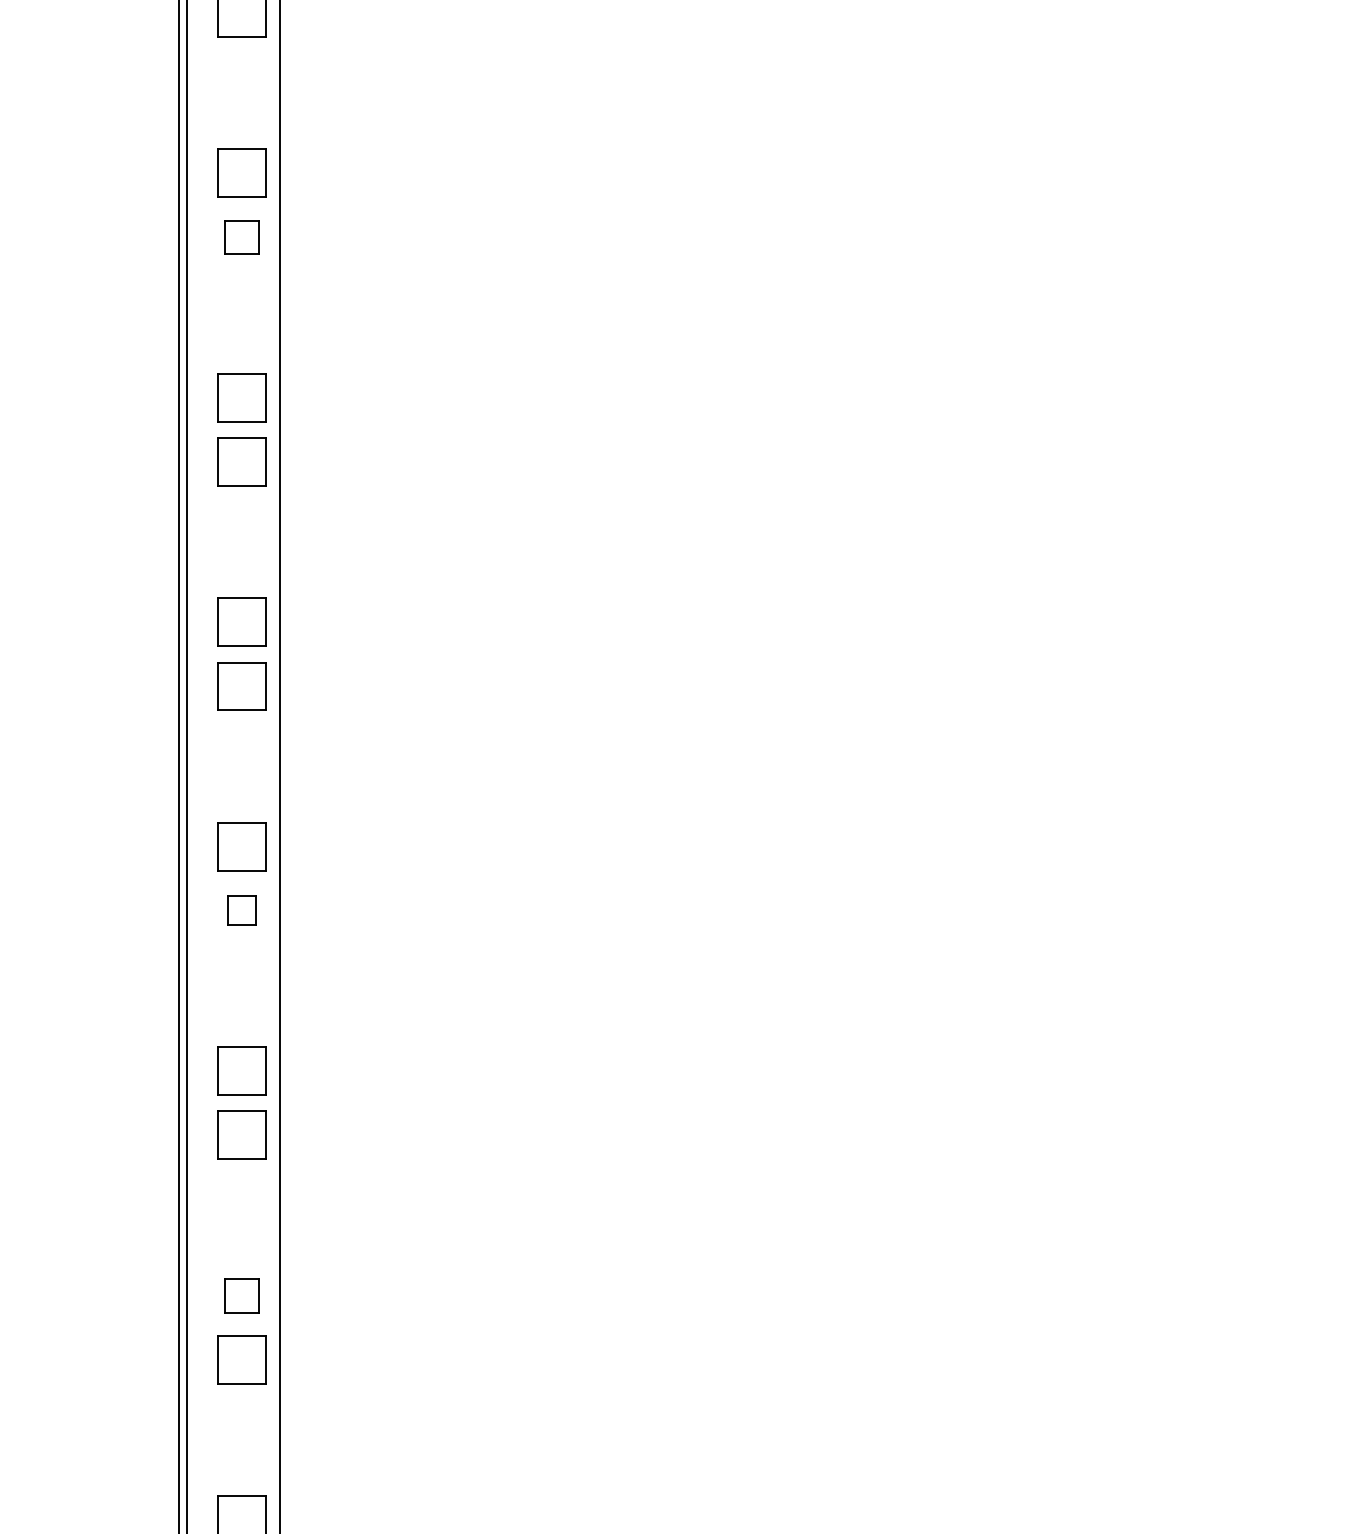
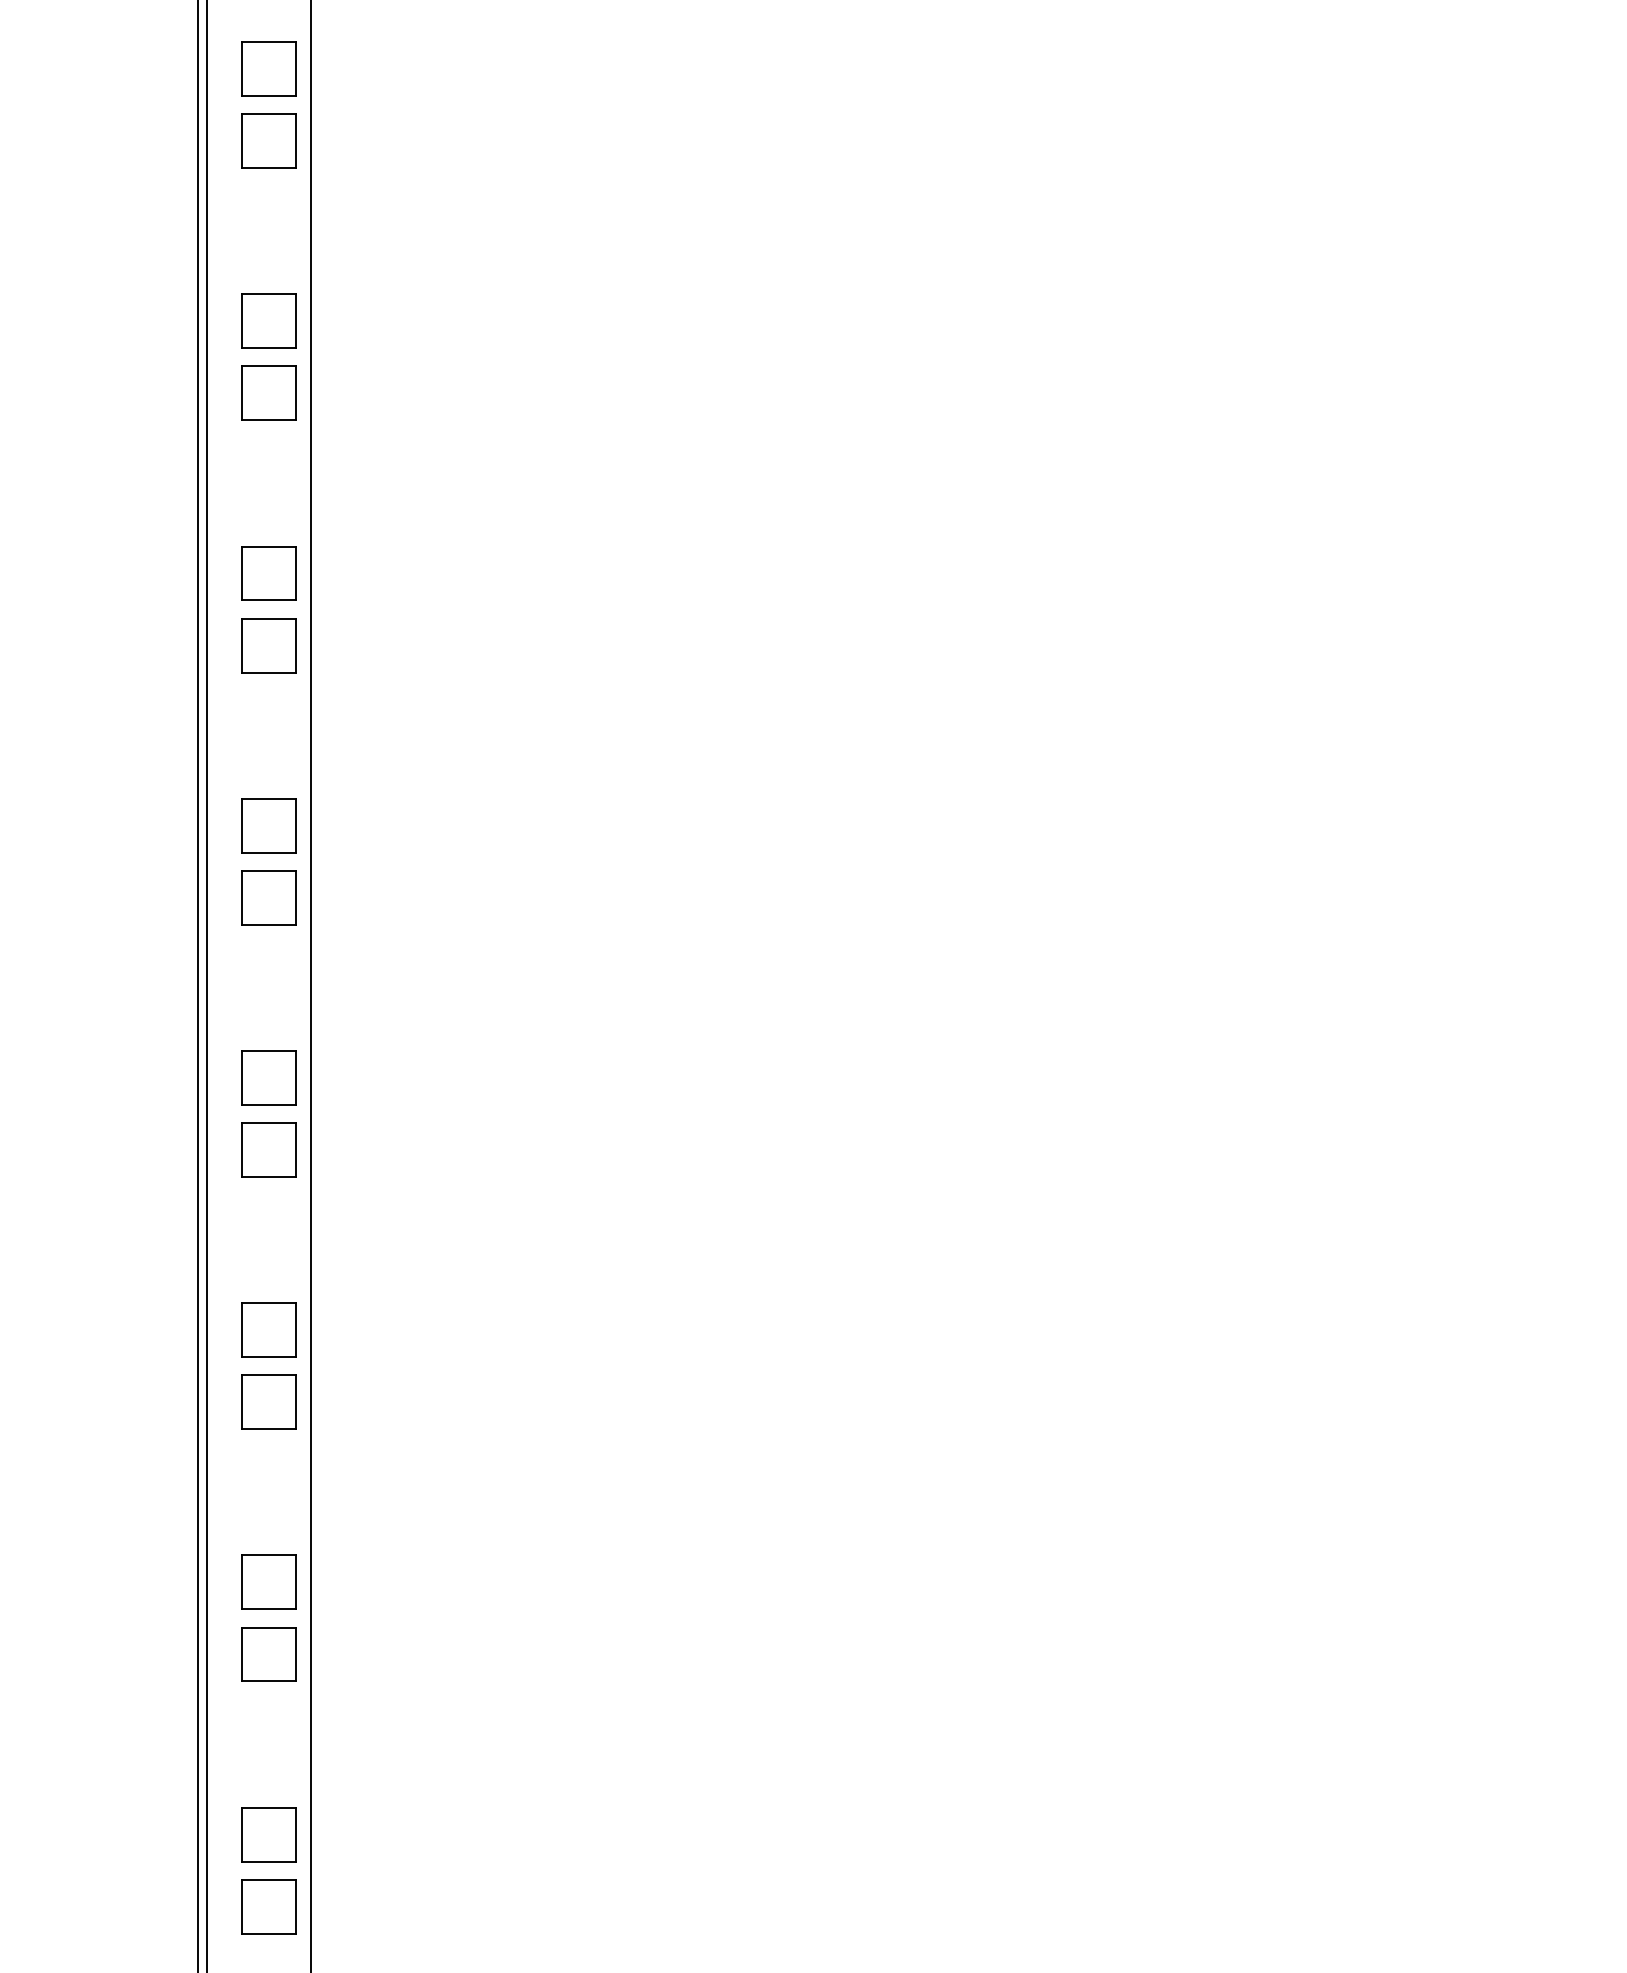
part: (241, 237) -> (268, 645), size x1.43
part: (241, 910) -> (268, 1401), size x1.67
part: (241, 1295) -> (268, 1834), size x1.43

